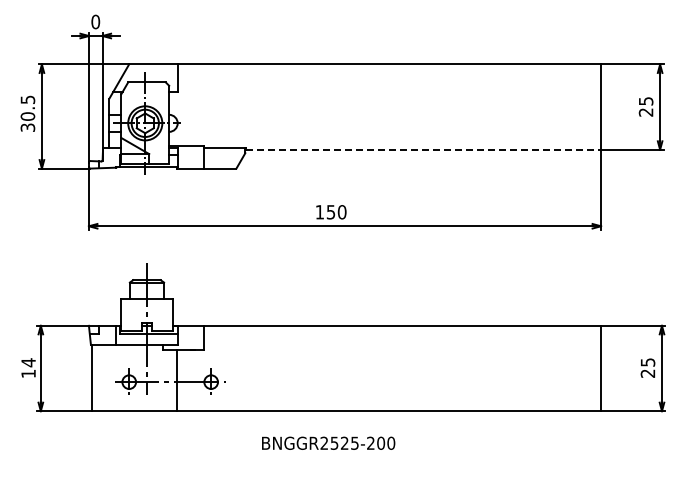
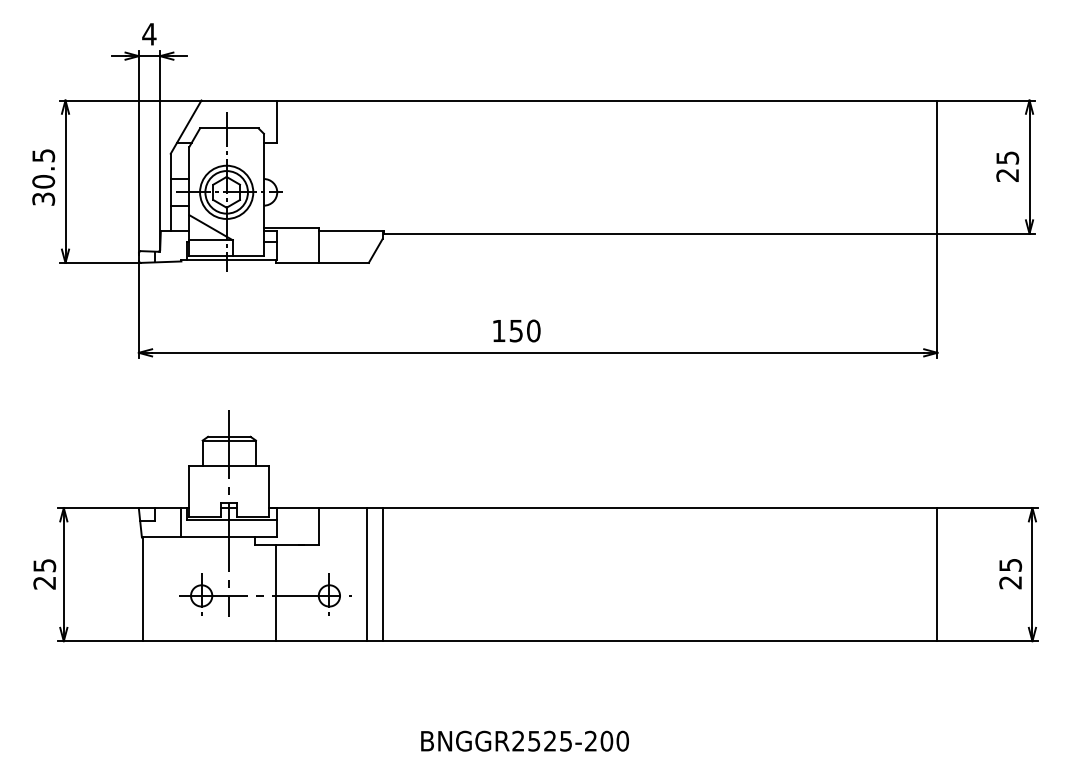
text: (95, 21) -> (149, 33), 0 -> 4
line: (423, 149) -> (660, 233), dashed -> solid
text: (28, 368) -> (44, 574), 14 -> 25
line: (235, 368) -> (367, 574), added
line: (245, 368) -> (382, 574), added
text: (328, 442) -> (524, 739), moved

